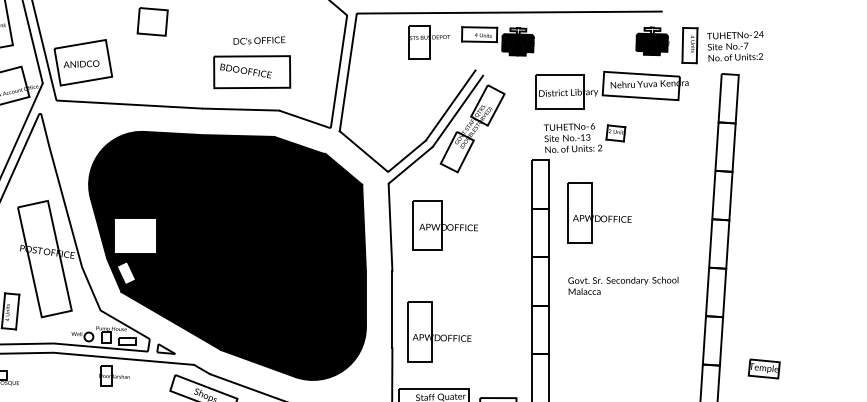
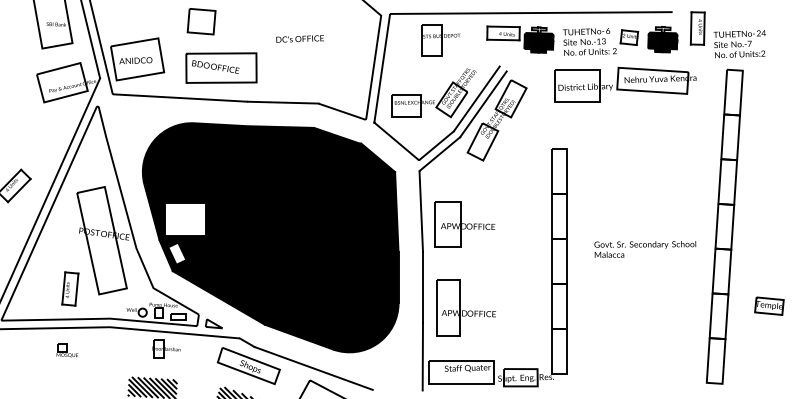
part: (428, 42) -> (440, 40), moved
part: (689, 45) -> (697, 28), moved
part: (252, 71) -> (221, 67), moved
part: (403, 107) -> (433, 100), added
part: (585, 137) -> (601, 41), moved
part: (598, 212) -> (613, 197), removed
part: (444, 225) -> (464, 224), moved
text: (623, 285) -> (645, 249), moved
part: (764, 368) -> (769, 305), moved

